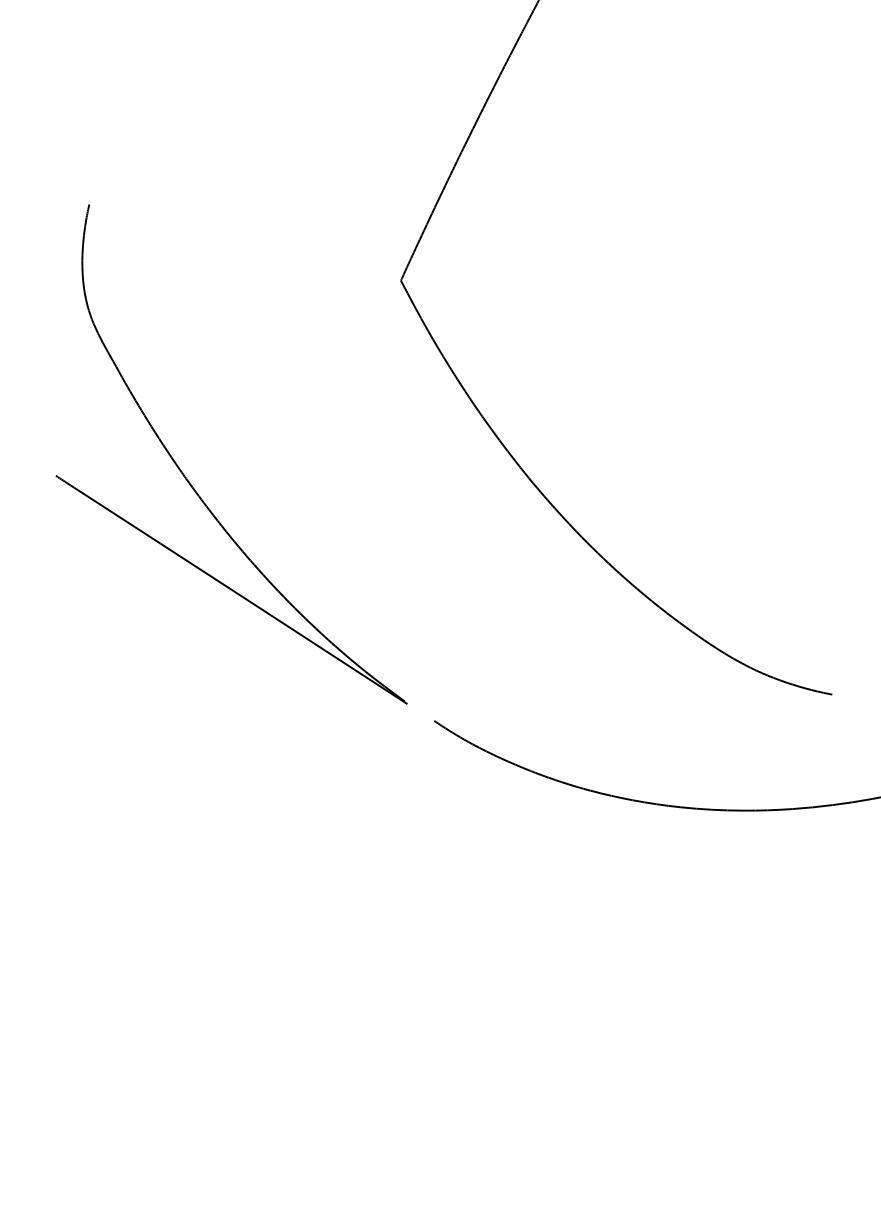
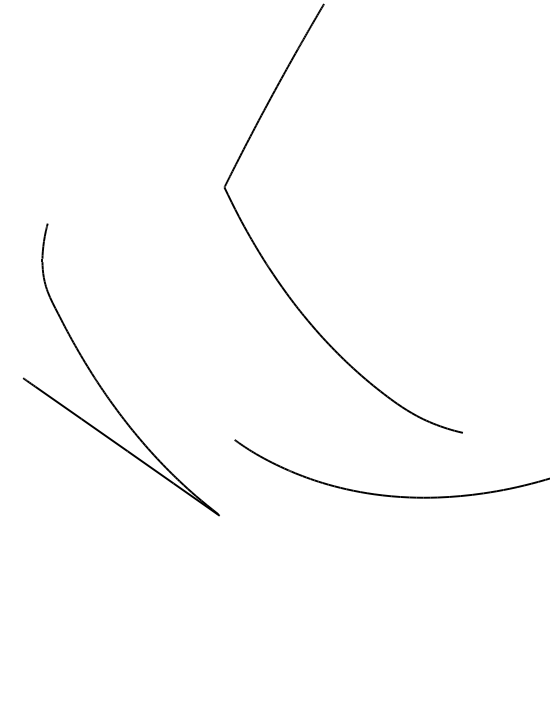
part: (191, 482) -> (100, 384), moved

